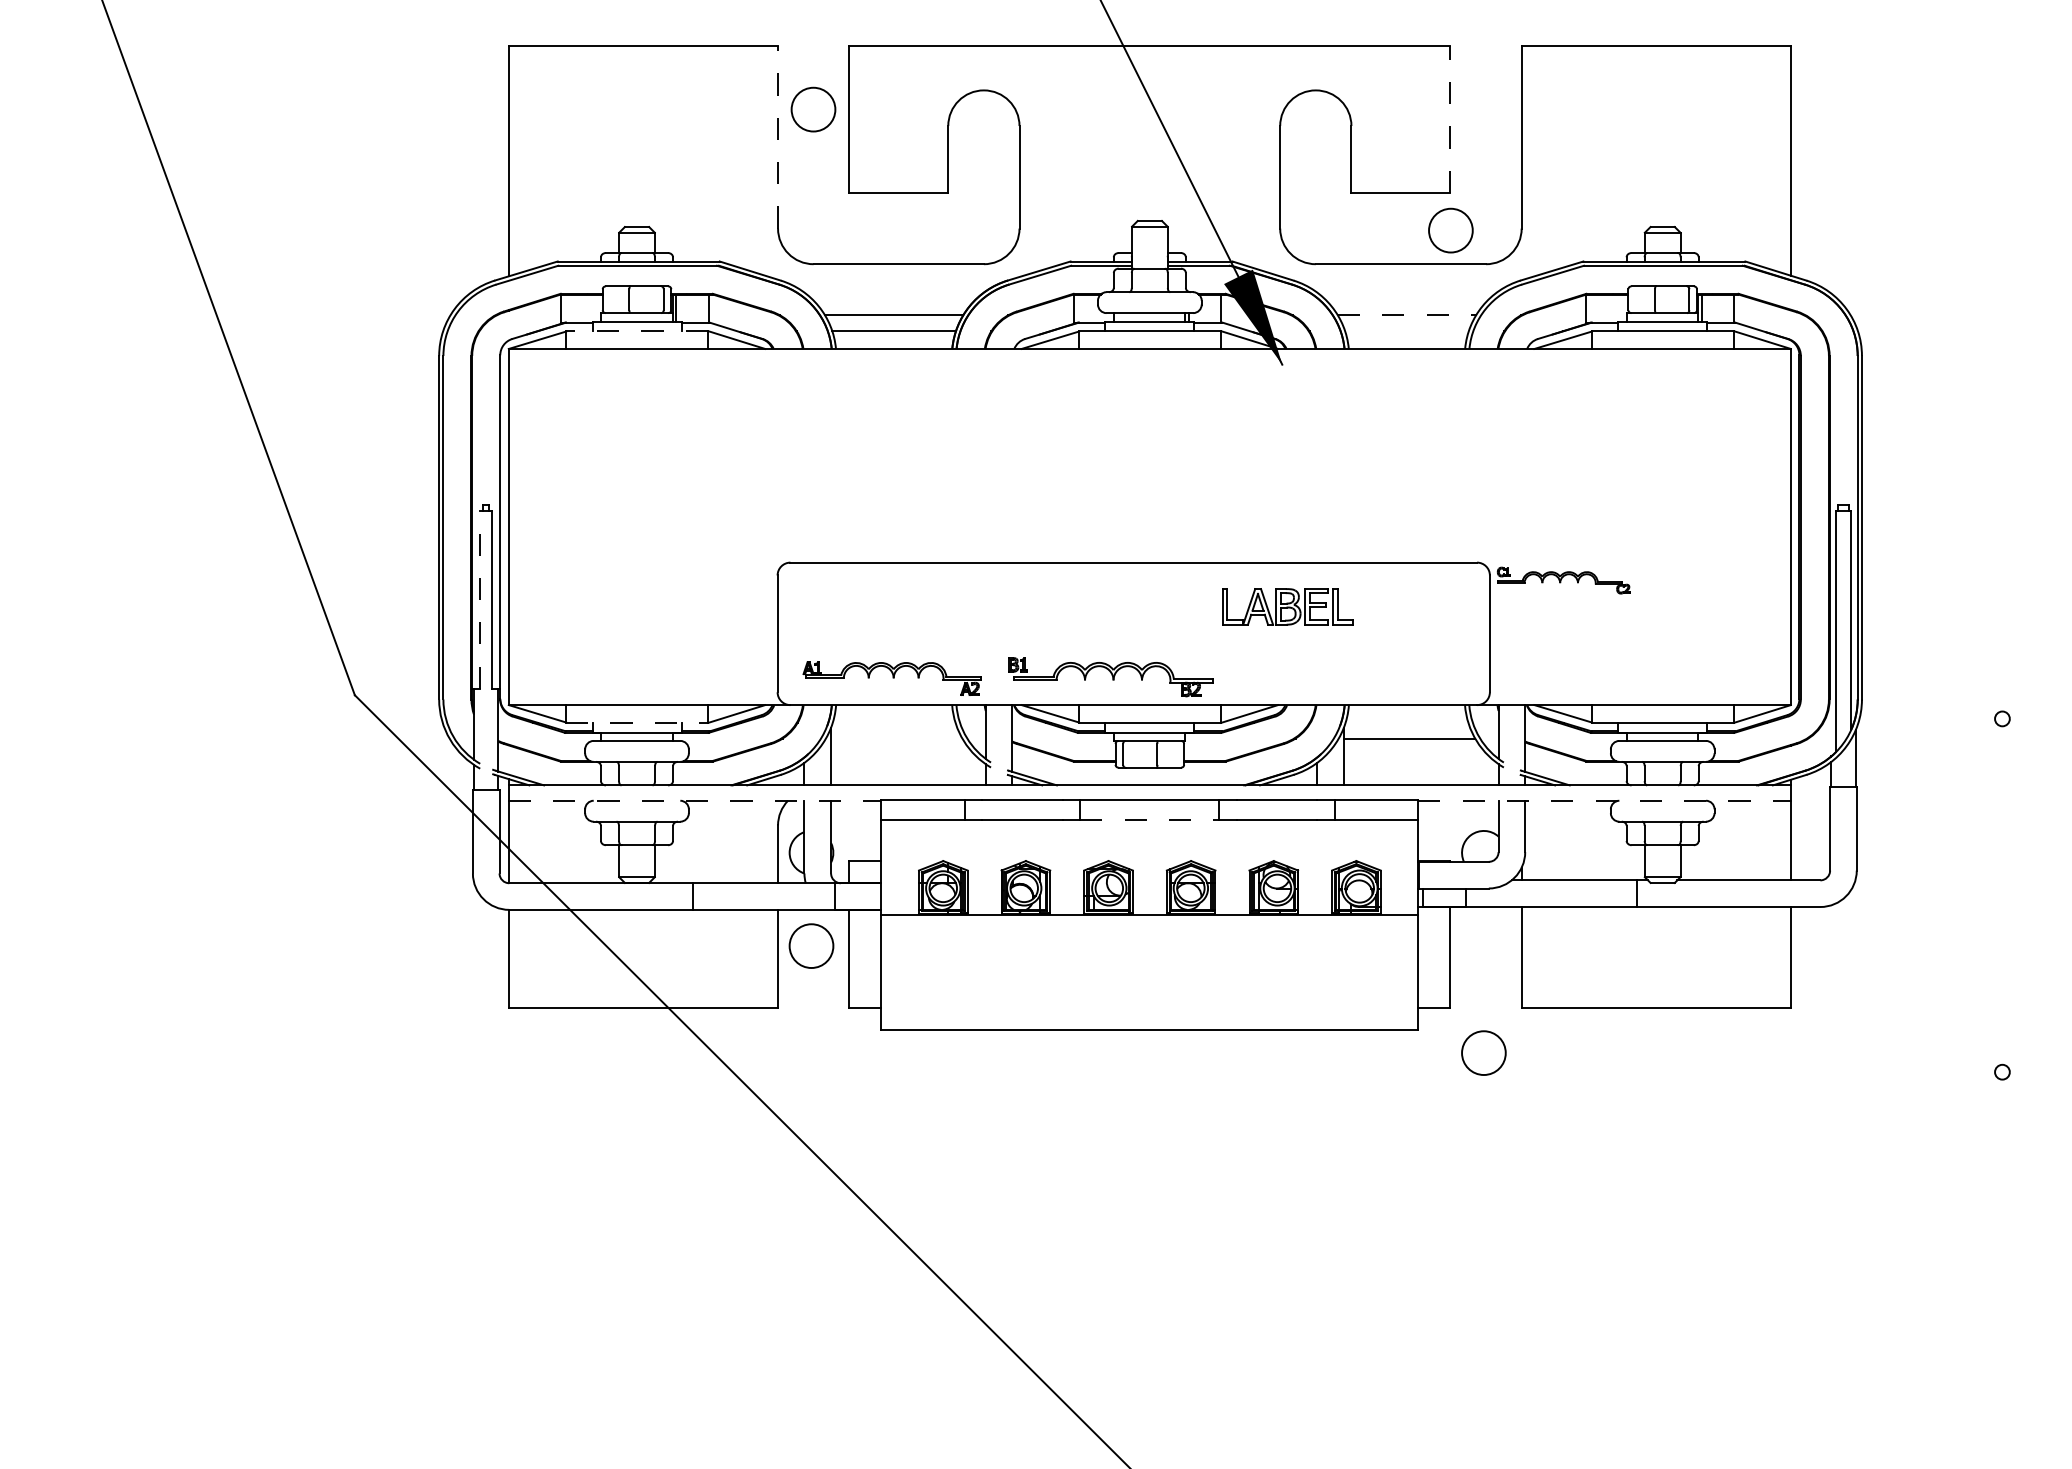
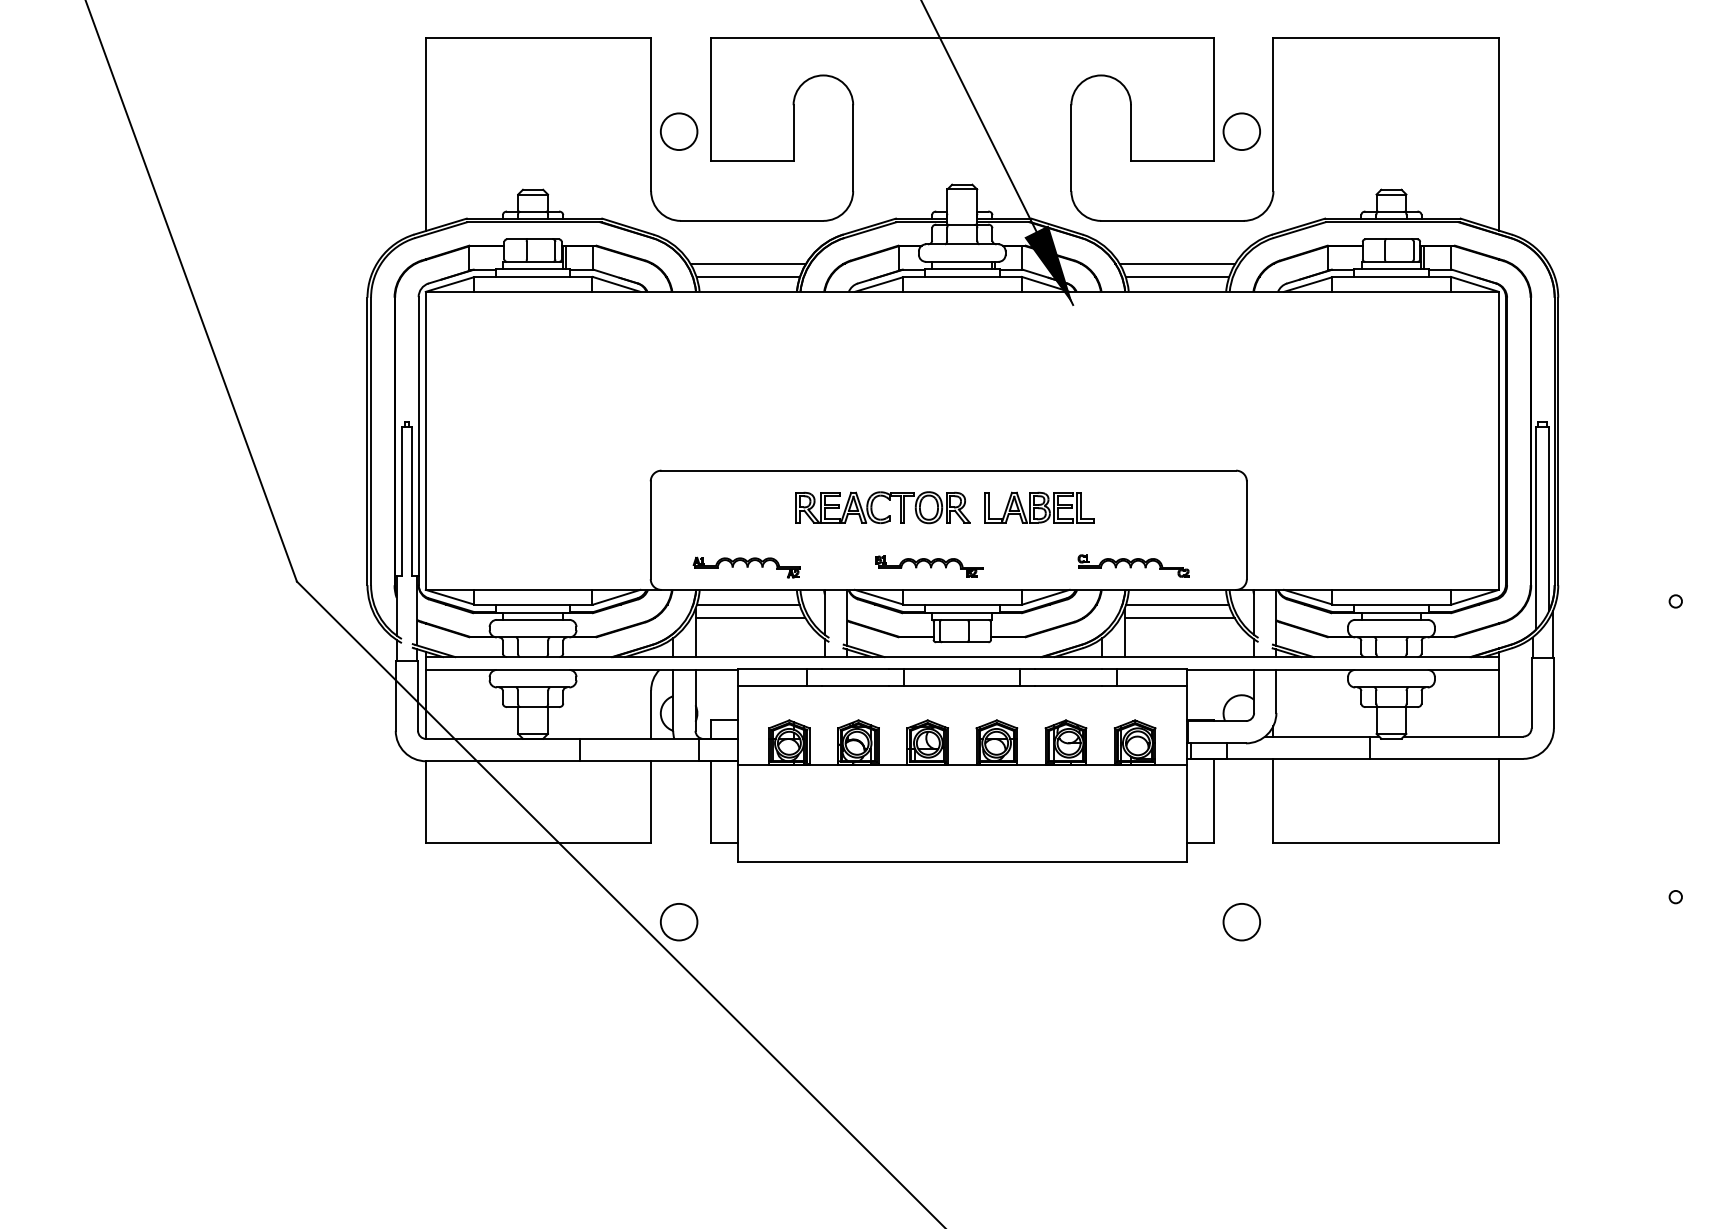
circle: (813, 109) -> (679, 131), moved
line: (1450, 119) -> (1213, 99), dashed -> solid
line: (778, 136) -> (651, 114), dashed -> solid
circle: (1450, 230) -> (1241, 131), moved
line: (1407, 315) -> (1177, 263), dashed -> solid
line: (637, 331) -> (533, 277), dashed -> solid
line: (1406, 331) -> (1177, 277), added
part: (1563, 580) -> (1133, 565), moved
part: (1061, 597) -> (888, 499), added
line: (480, 599) -> (402, 501), dashed -> solid
part: (1287, 606) -> (1038, 507), moved
part: (1110, 676) -> (929, 565), size x0.62
part: (892, 678) -> (746, 567), size x0.71
line: (637, 722) -> (533, 604), dashed -> solid
line: (893, 722) -> (747, 604), added
line: (1406, 722) -> (1177, 604), added
line: (896, 738) -> (750, 617), added
line: (695, 800) -> (582, 669), dashed -> solid
line: (1605, 800) -> (1343, 669), dashed -> solid
line: (1149, 820) -> (961, 686), dashed -> solid
circle: (811, 945) -> (679, 921), moved
circle: (1483, 1052) -> (1241, 921), moved

